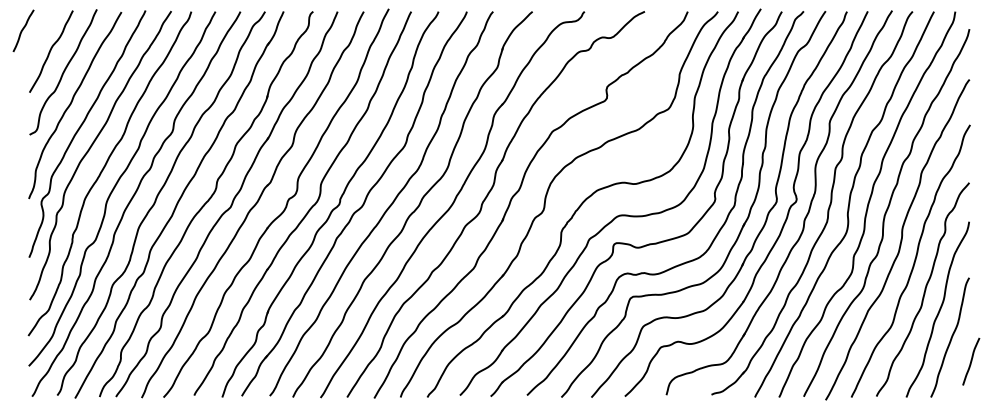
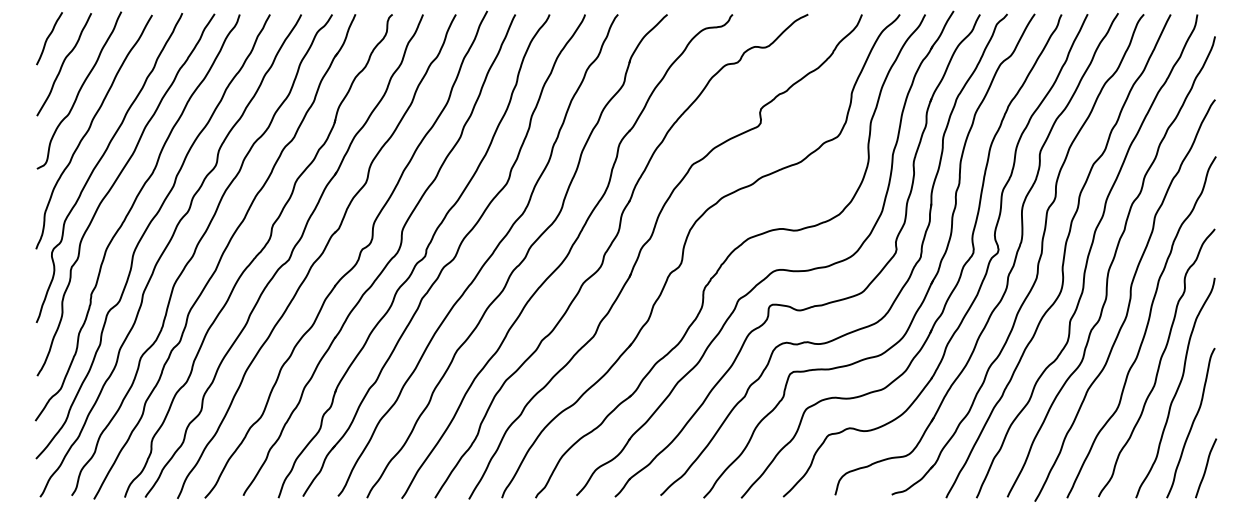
curve: (23, 30) -> (49, 38), moved
curve: (971, 361) -> (1206, 468), moved

